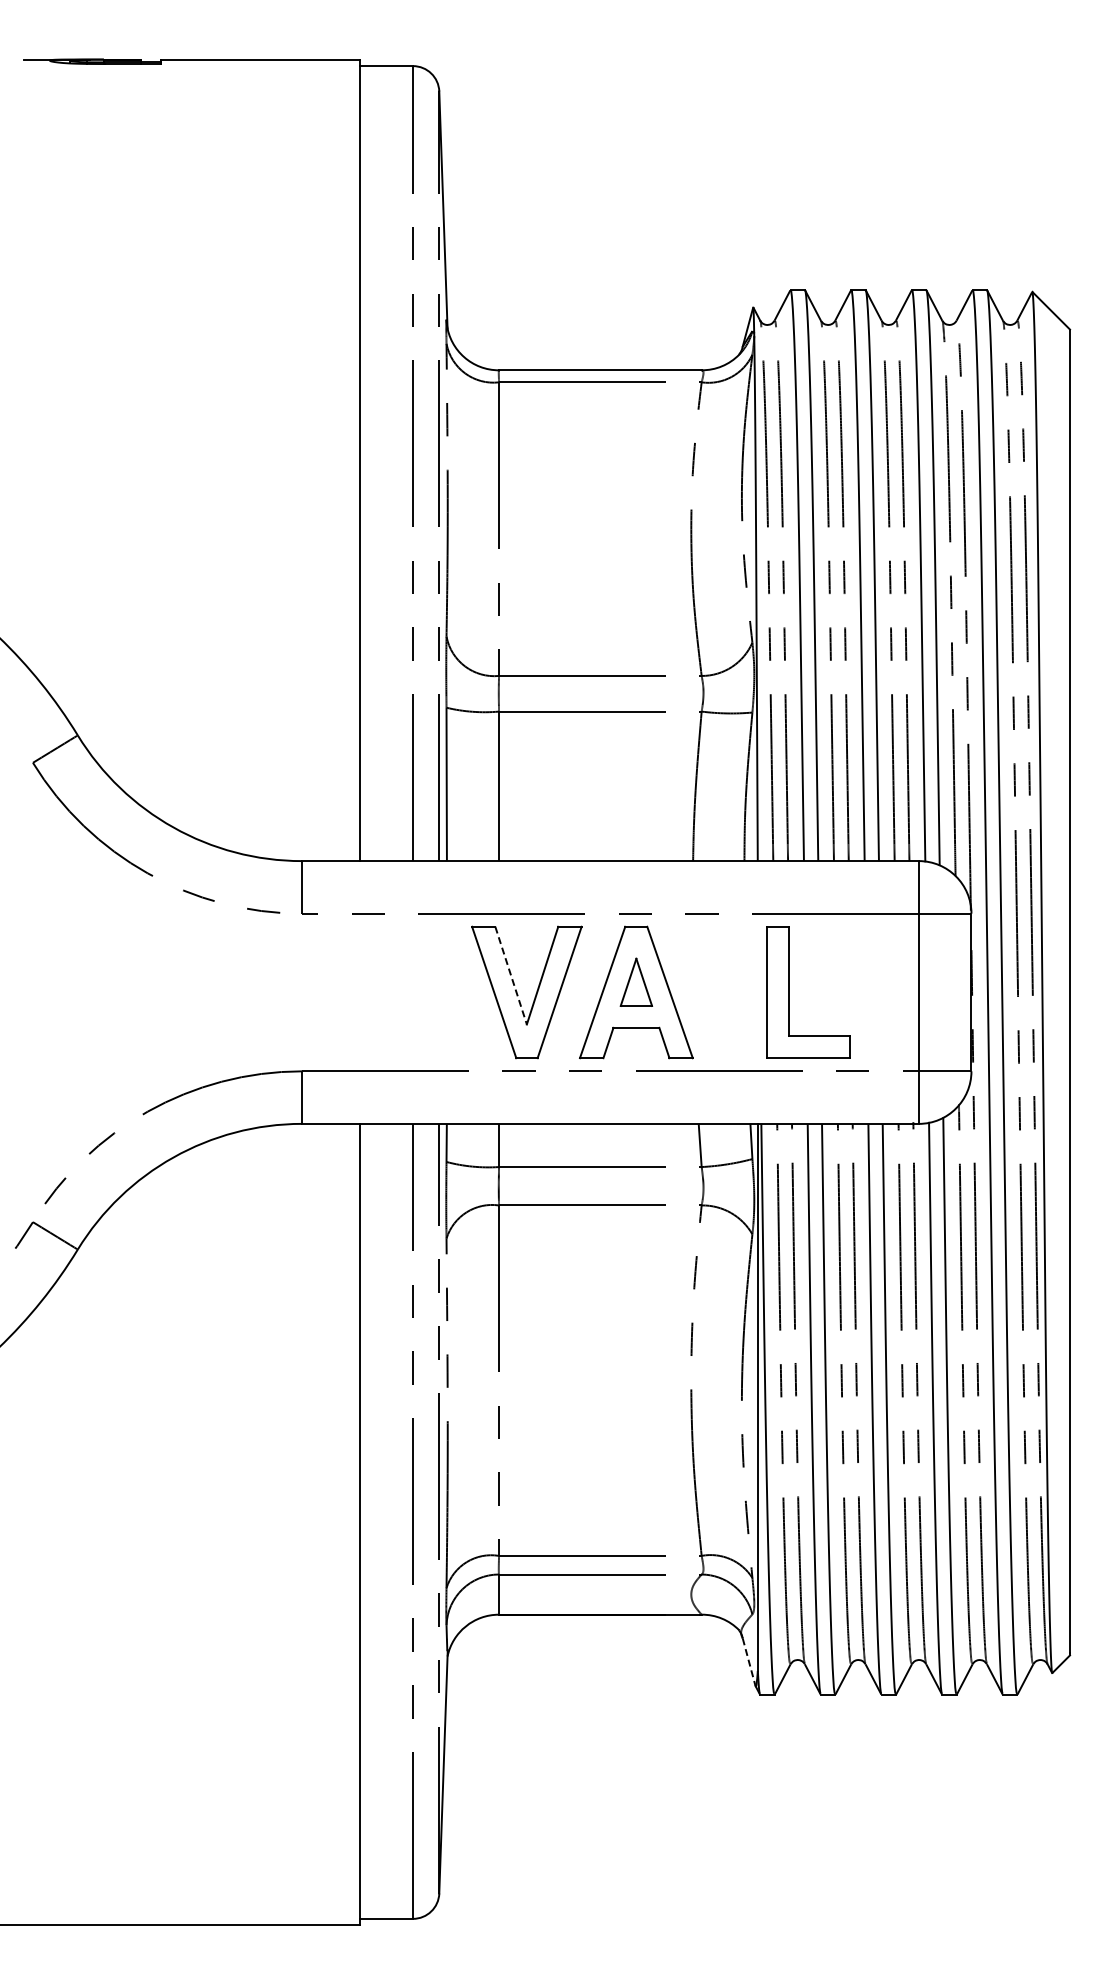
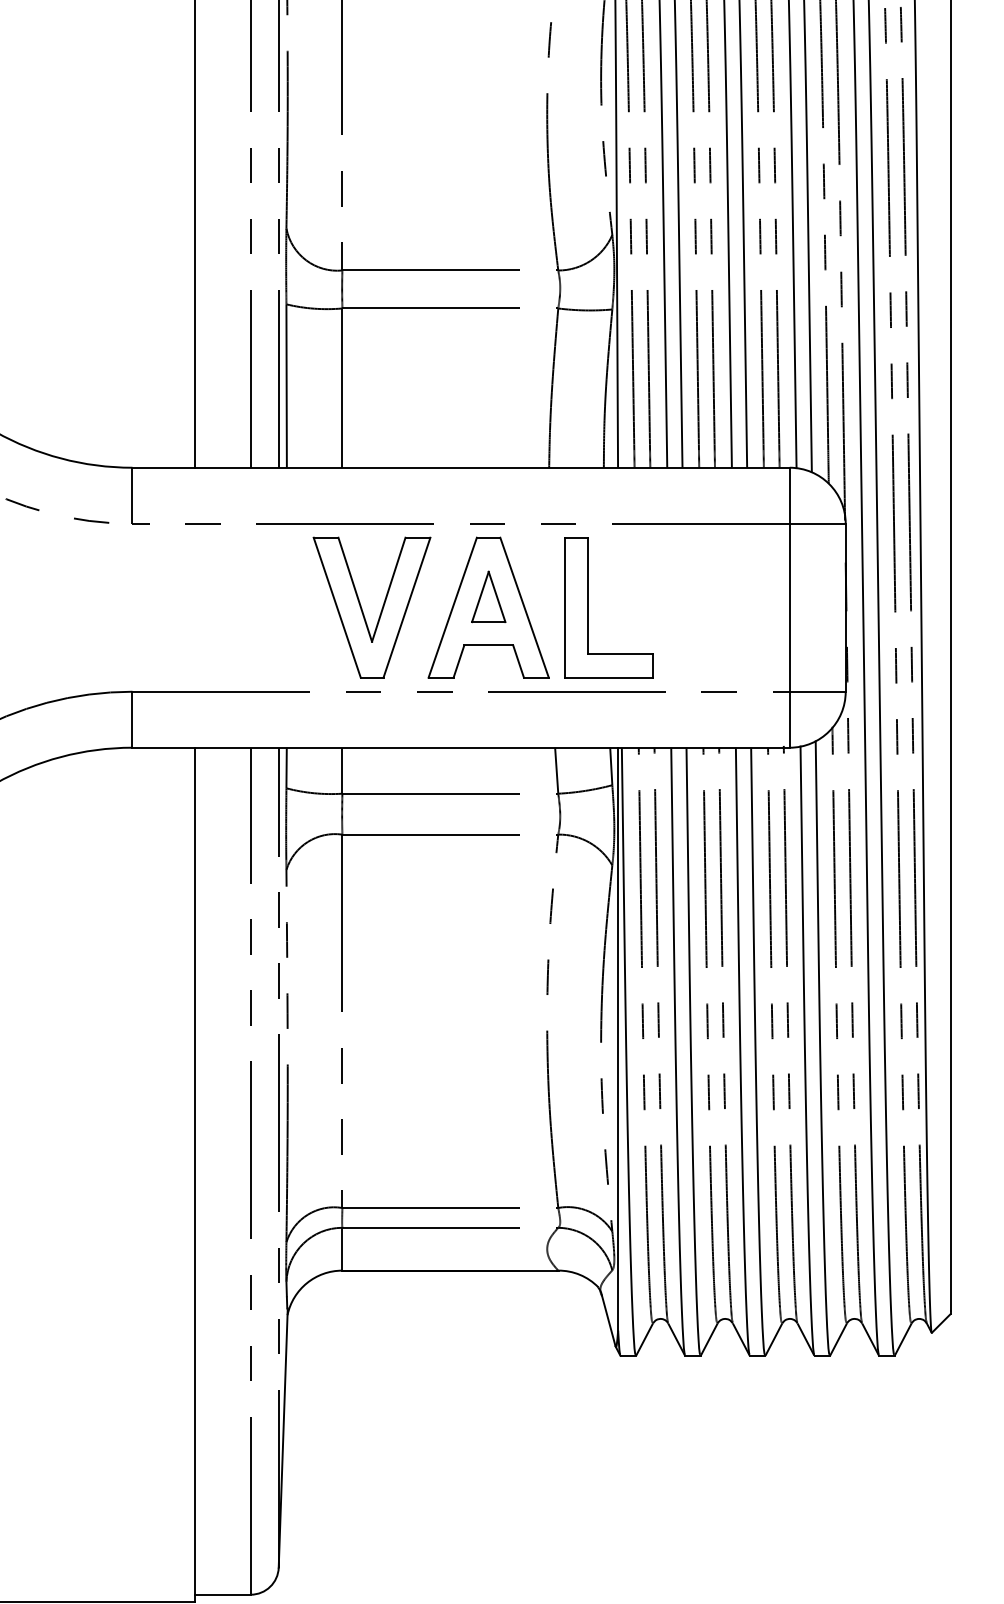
line: (511, 976) -> (355, 590), dashed -> solid
part: (789, 992) -> (588, 607), moved
line: (749, 1662) -> (609, 1321), dashed -> solid

